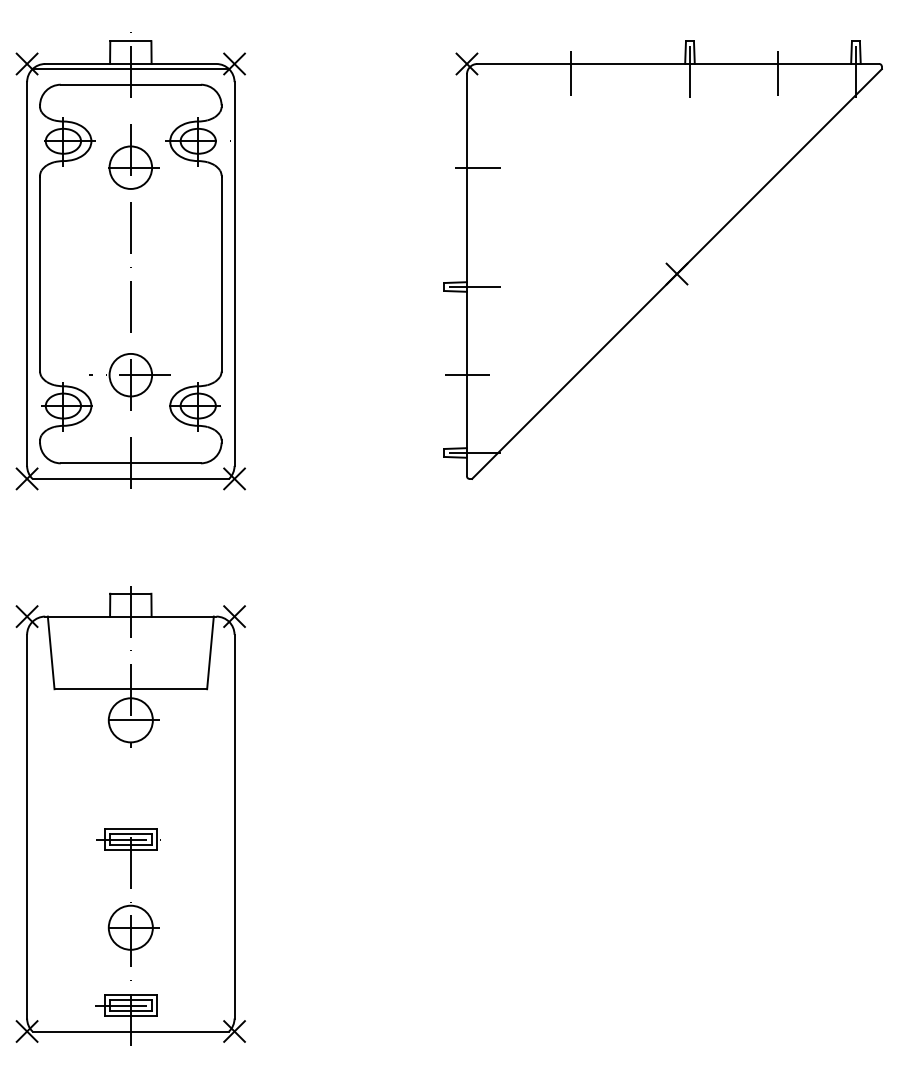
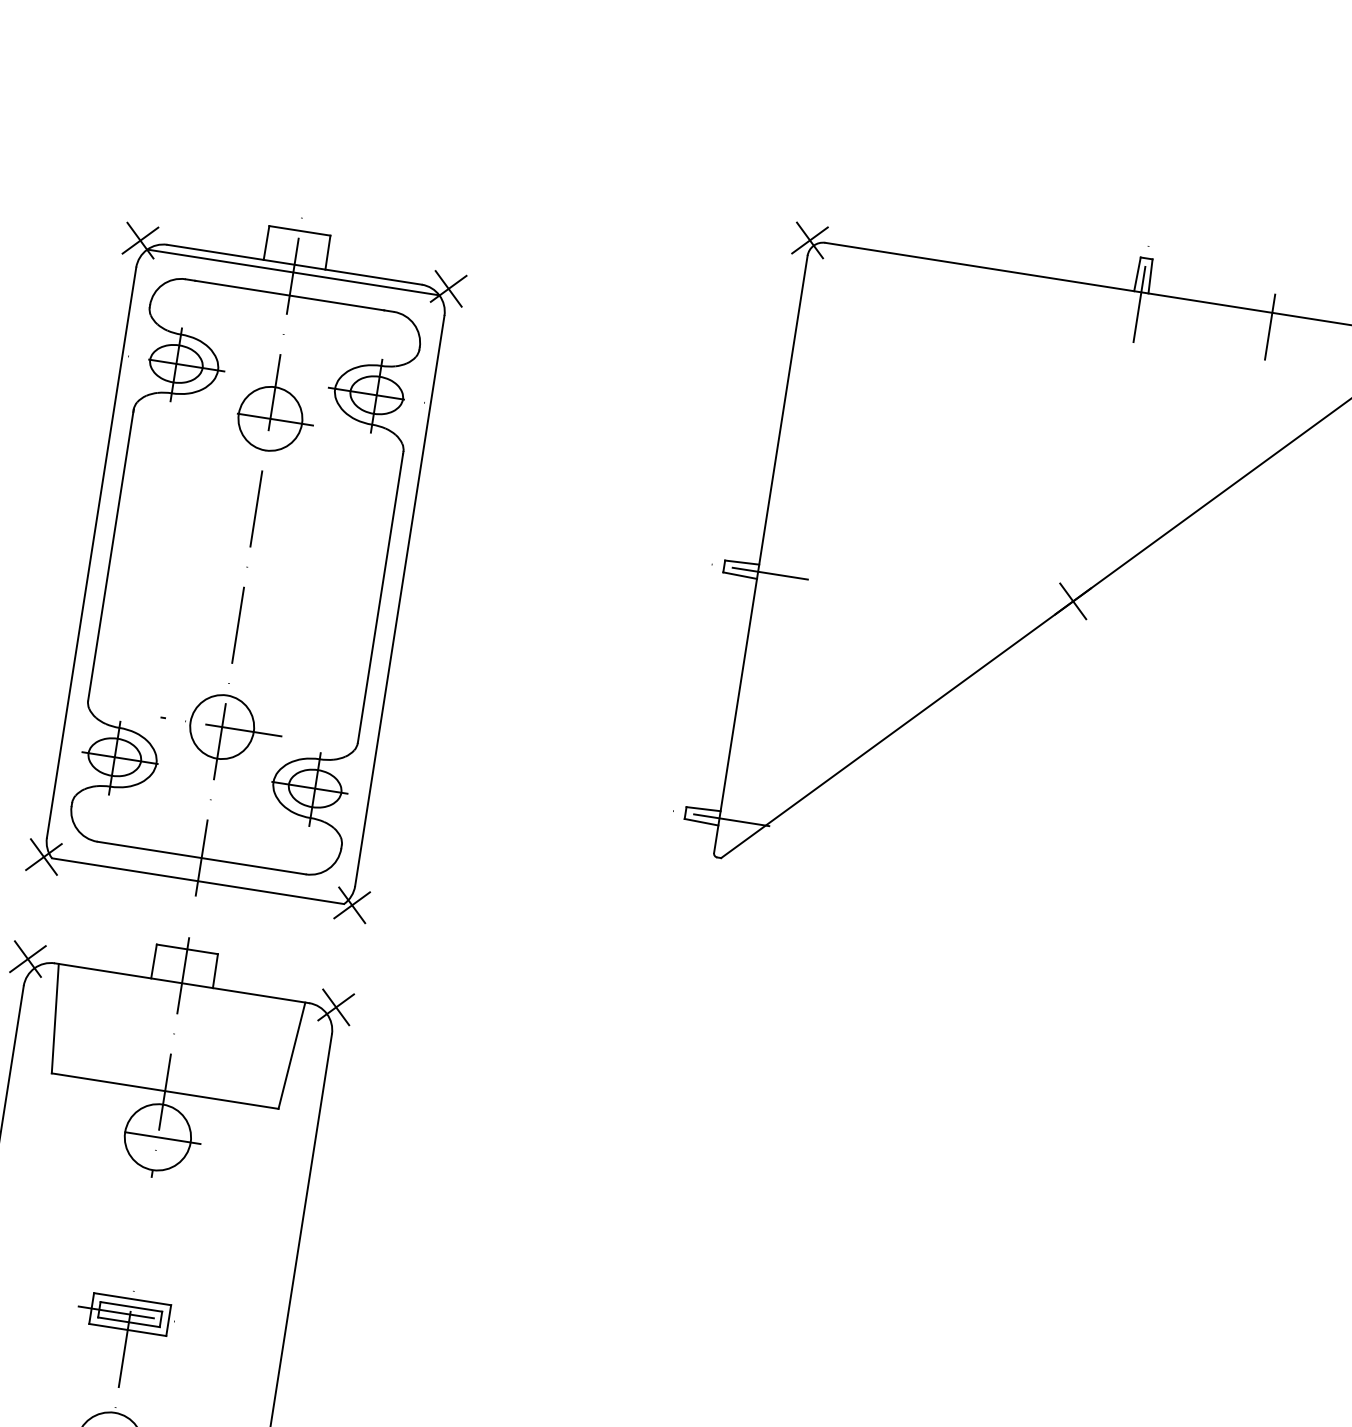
line: (570, 73) -> (961, 278), removed
line: (477, 167) -> (801, 396), removed
part: (130, 261) -> (248, 558), moved
line: (466, 375) -> (736, 703), removed

